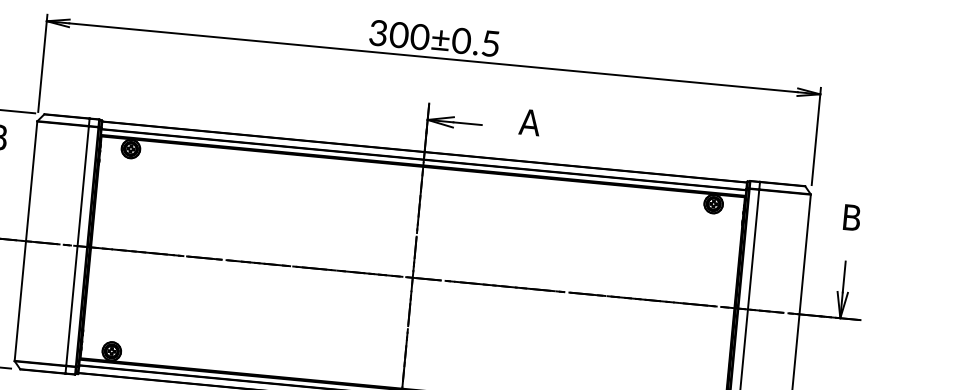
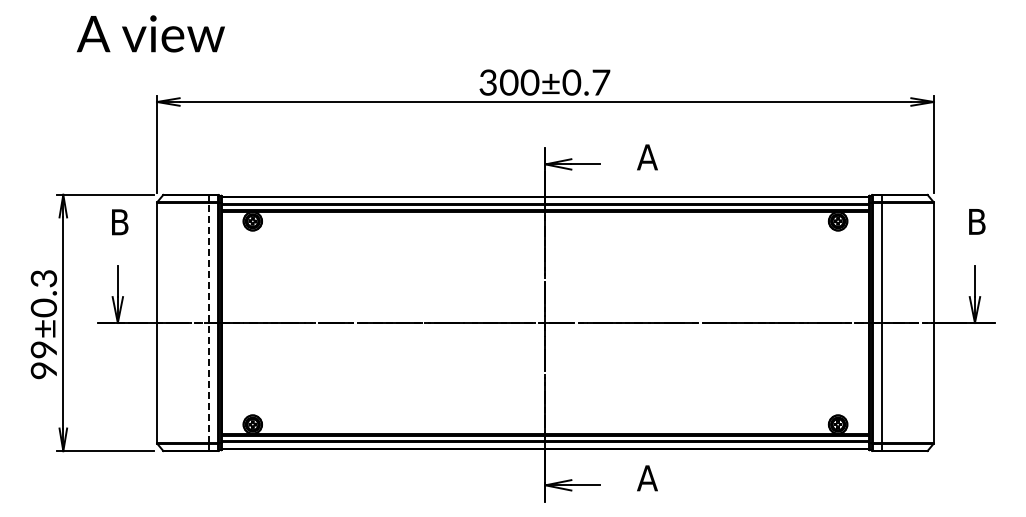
text: (491, 43) -> (601, 82), 300±0.5 -> 300±0.7
line: (77, 245) -> (208, 322), solid -> dashed

